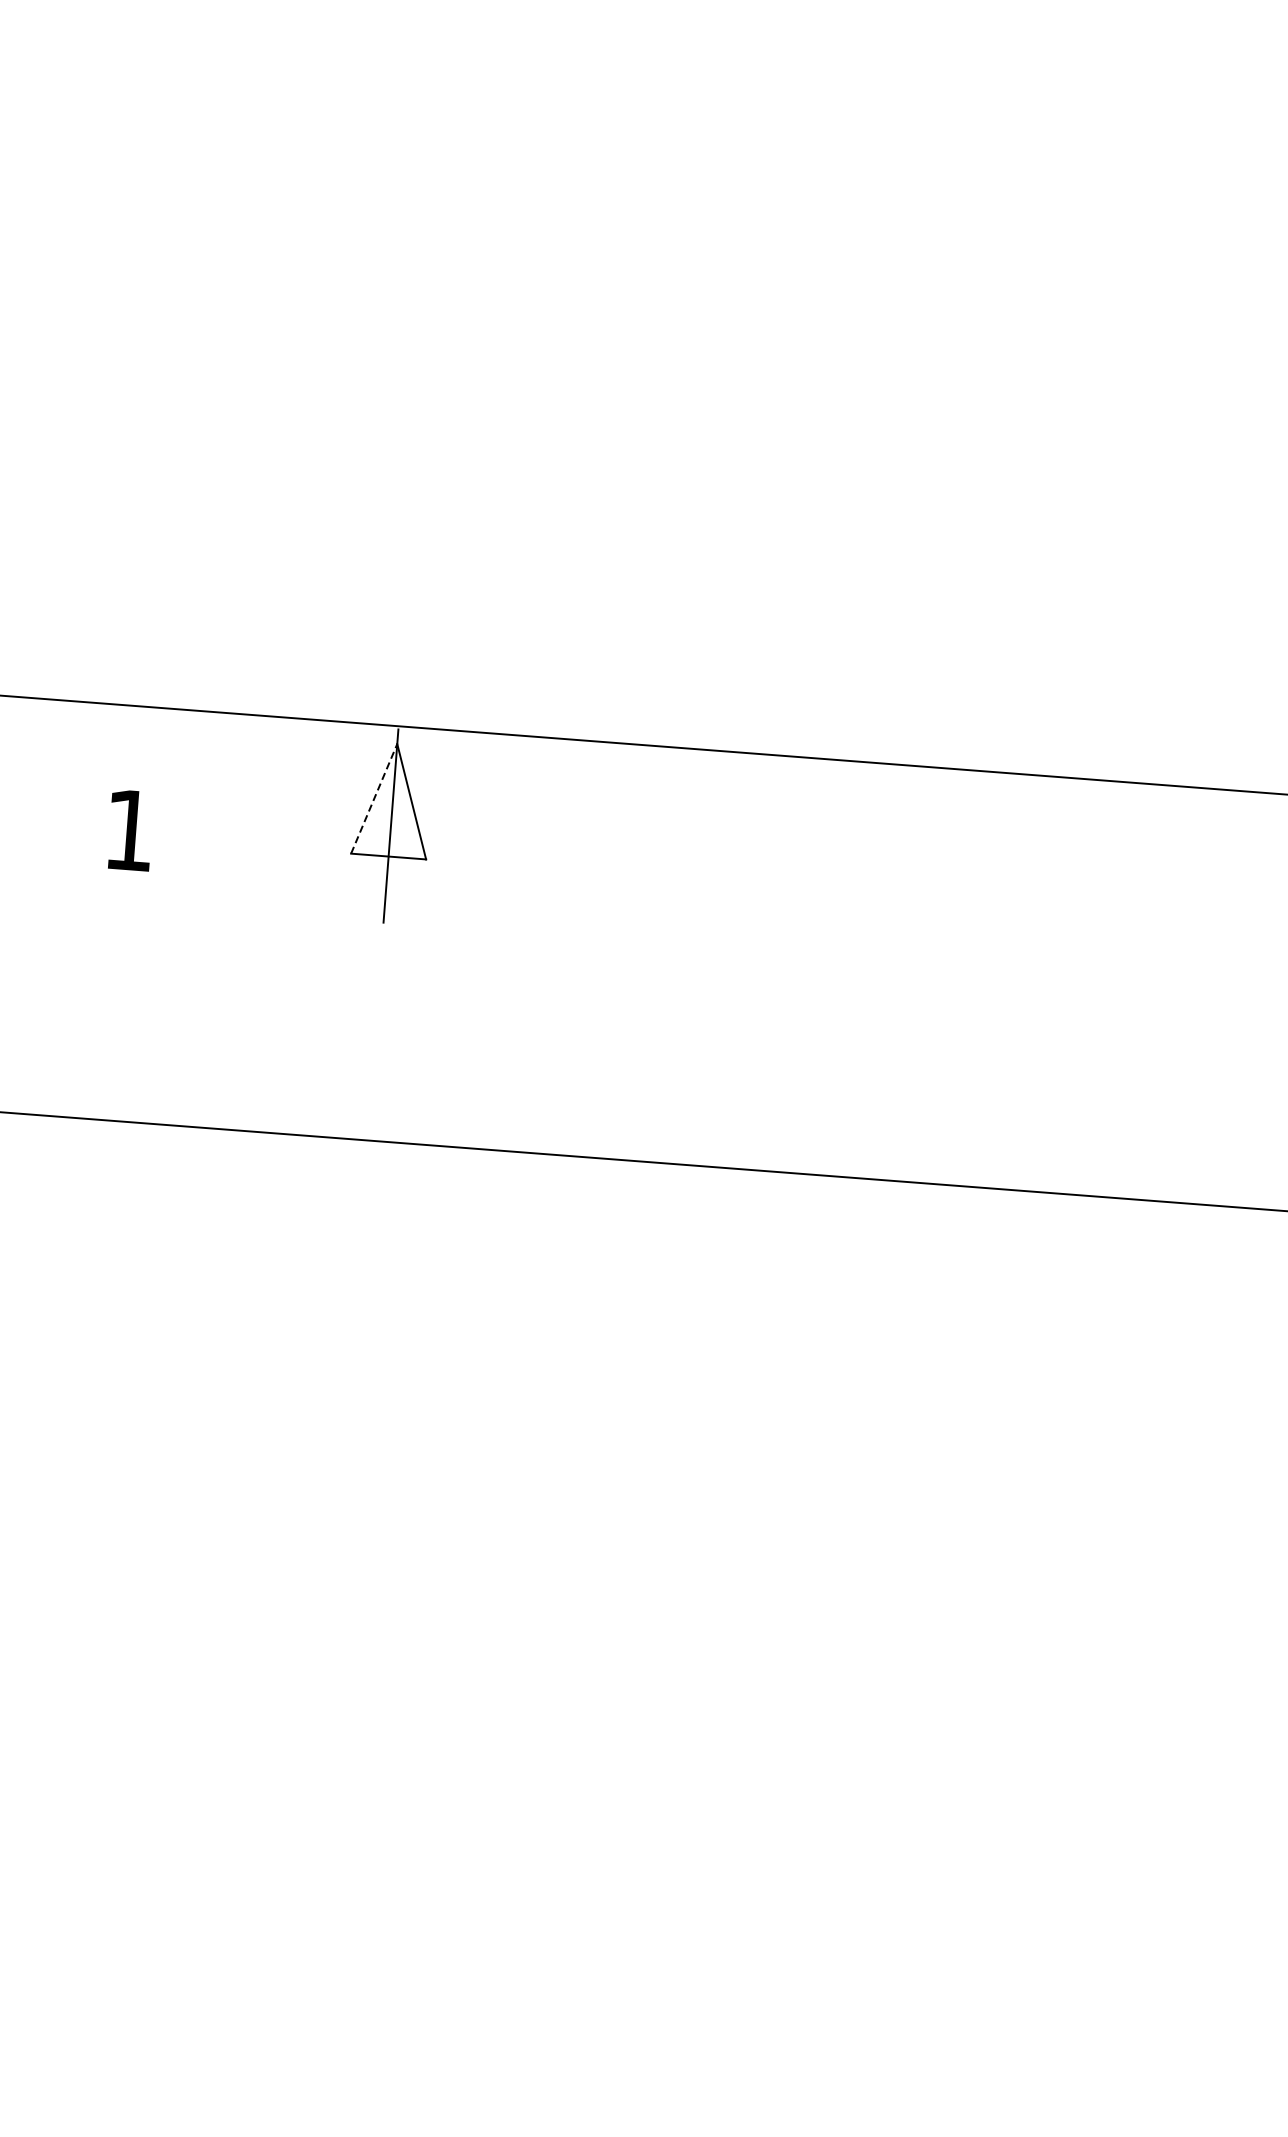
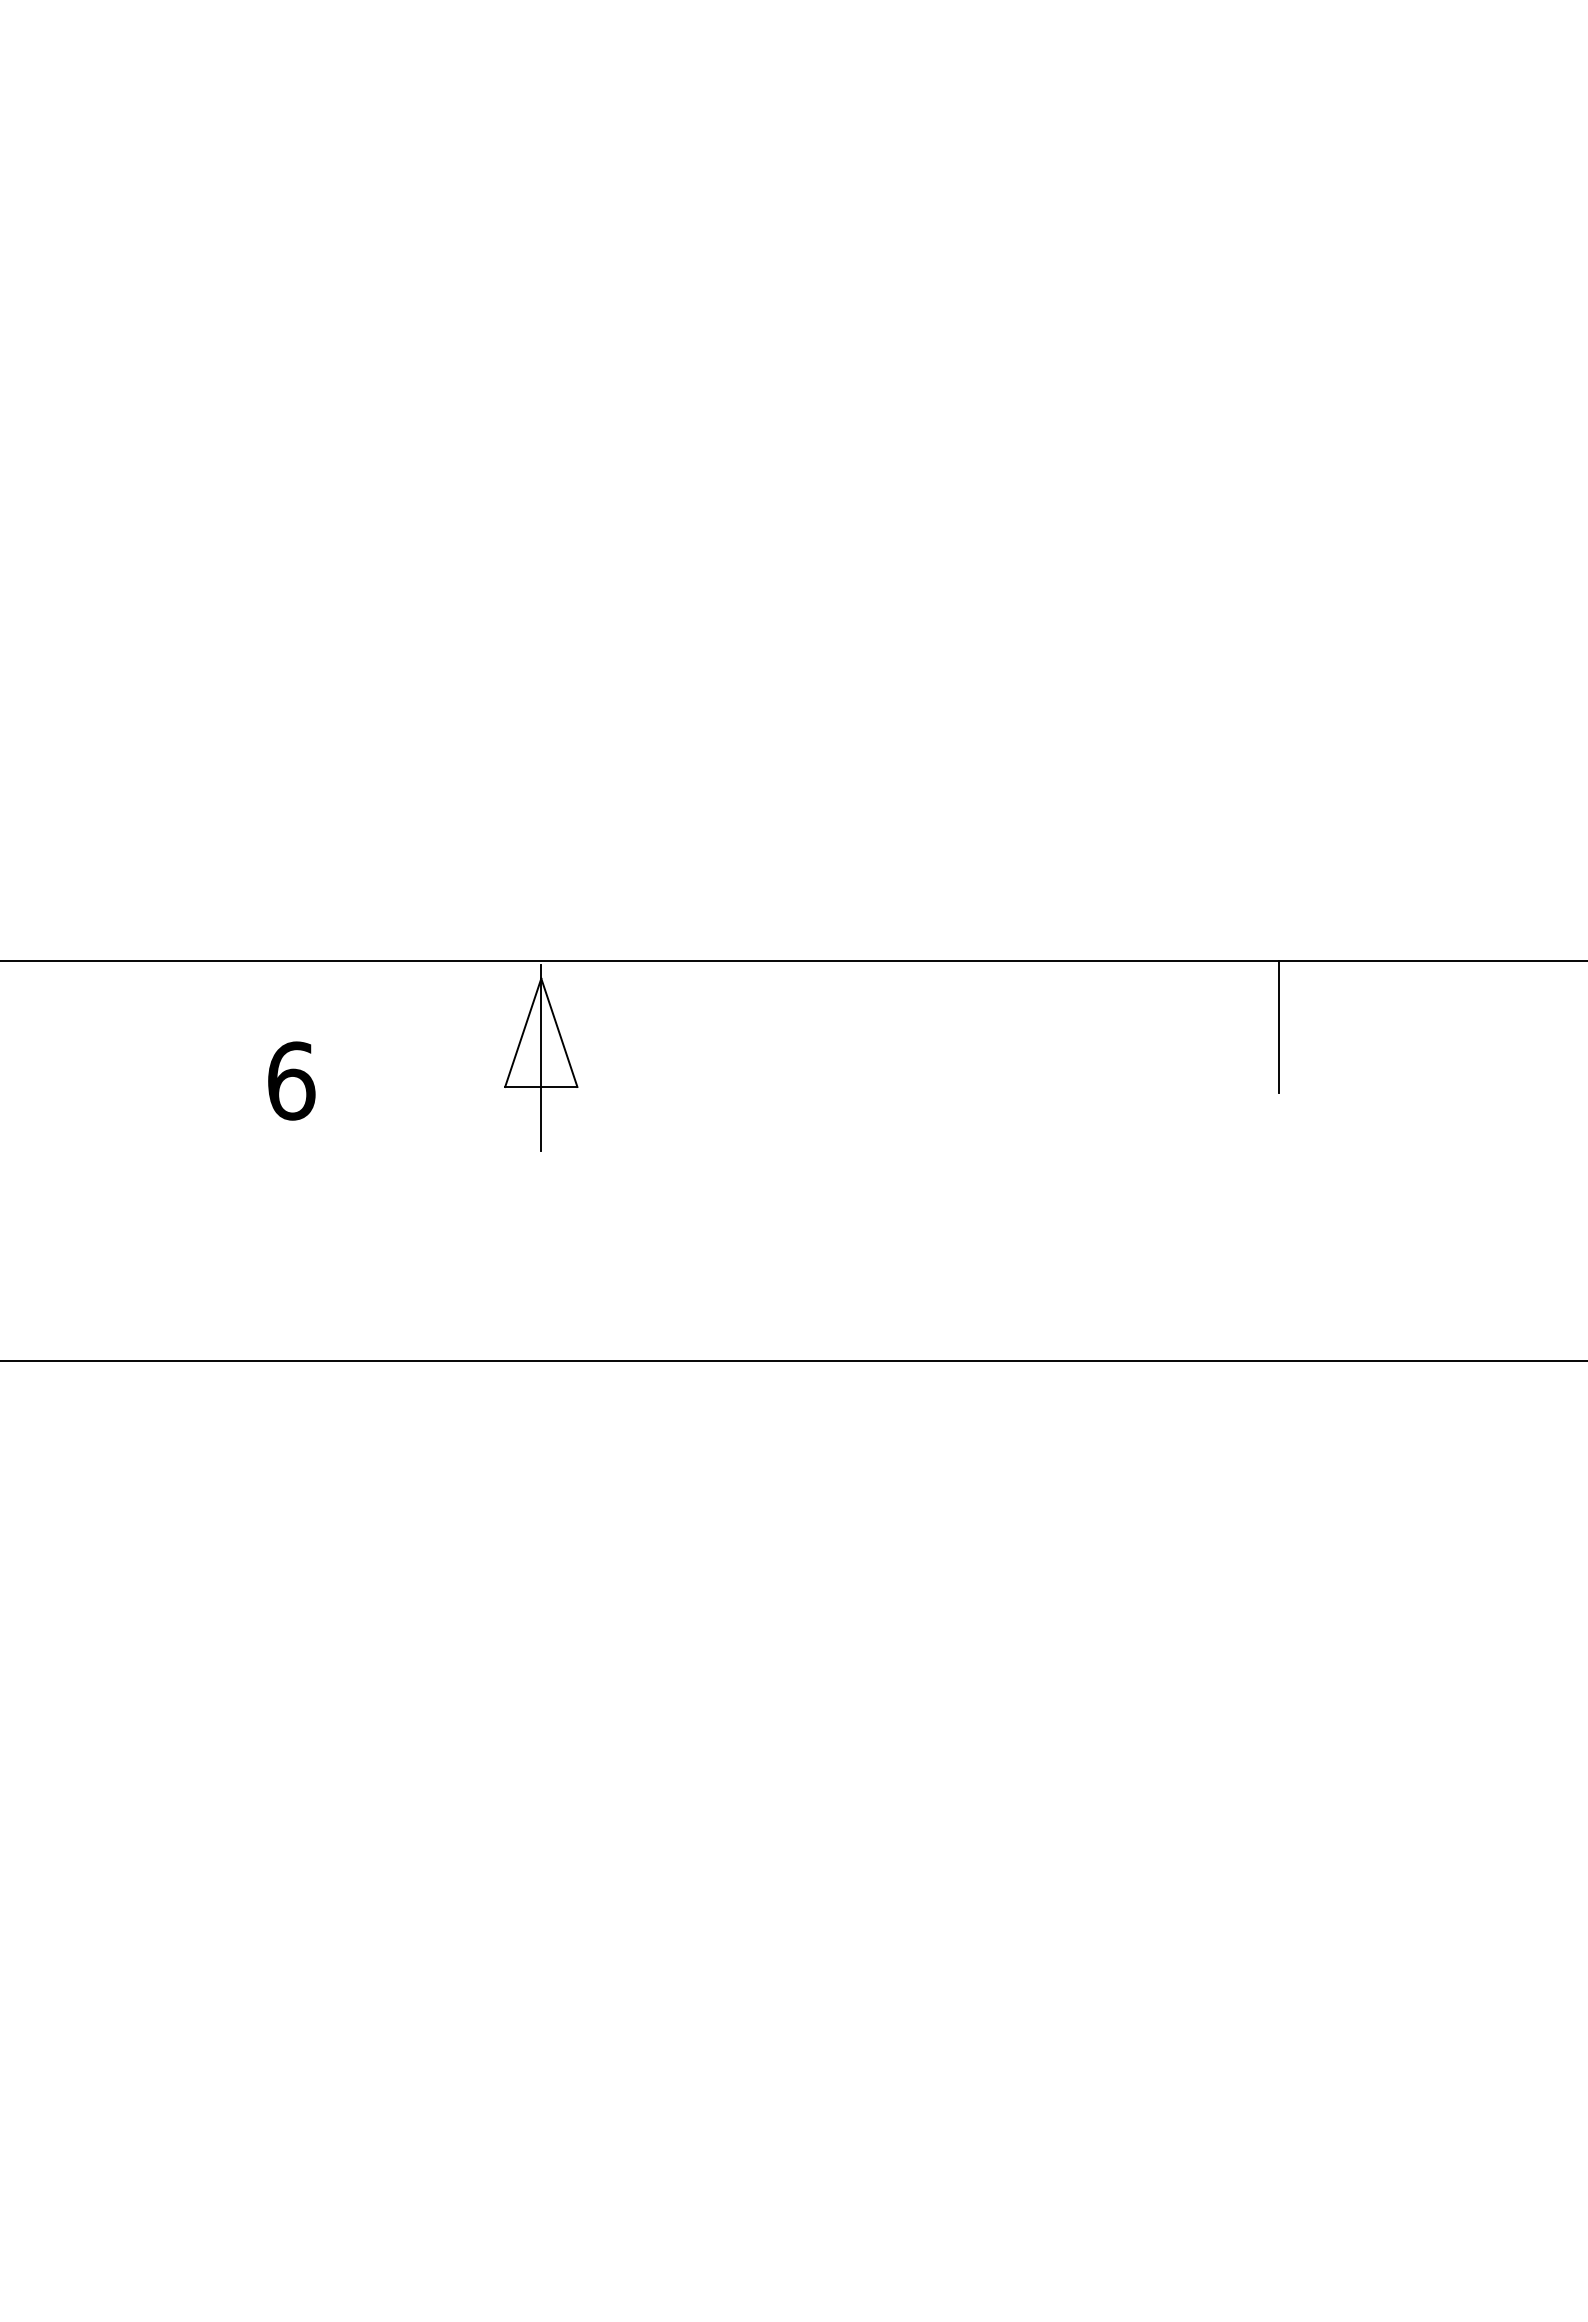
line: (374, 798) -> (523, 1032), dashed -> solid
text: (129, 829) -> (291, 1080), 1 -> 6
line: (1158, 853) -> (1278, 1027), added

